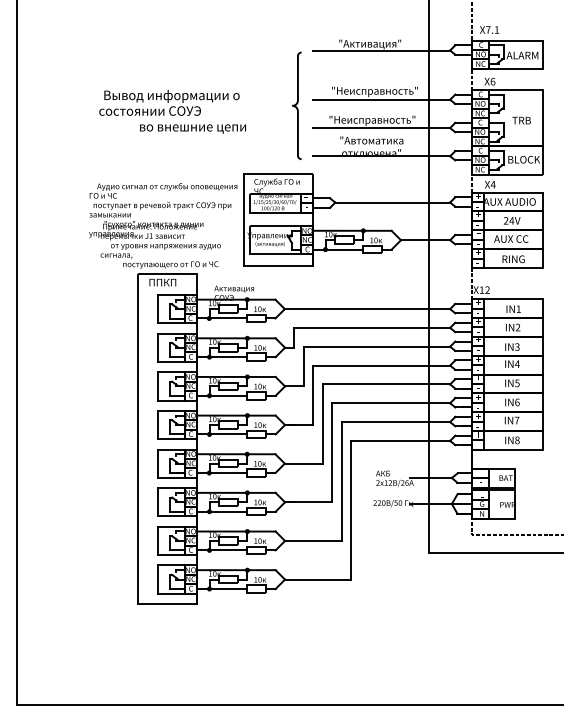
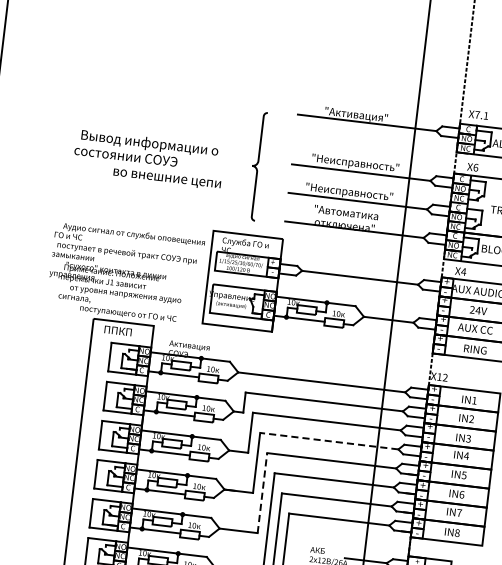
curve: (296, 105) -> (256, 165), moved
line: (381, 365) -> (329, 441), solid -> dashed
line: (322, 424) -> (262, 493), solid -> dashed

